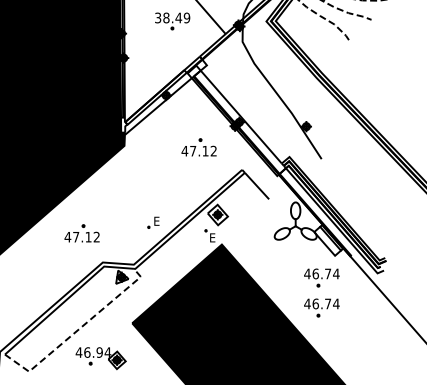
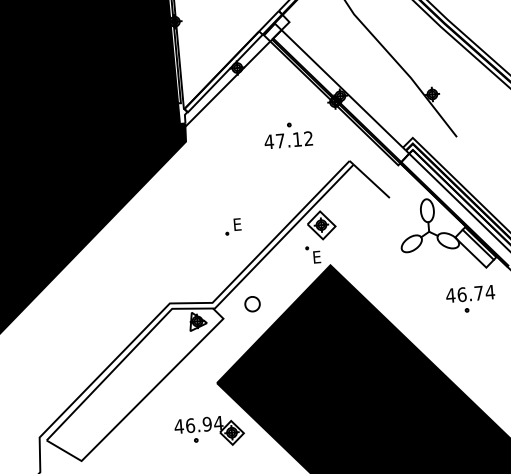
part: (153, 222) -> (233, 226), moved
part: (81, 233) -> (137, 266), removed
part: (162, 267) -> (251, 303), added
part: (321, 307) -> (473, 339), removed
line: (77, 330) -> (143, 399), dashed -> solid
part: (100, 358) -> (209, 432), moved

